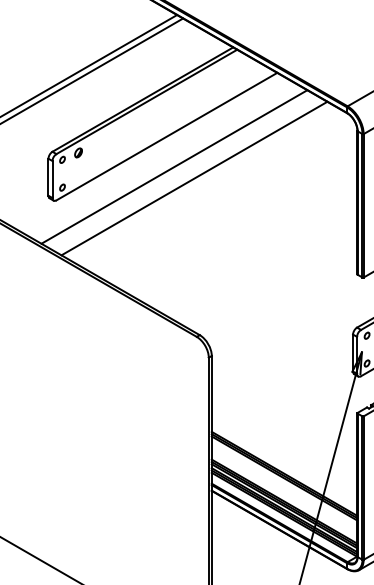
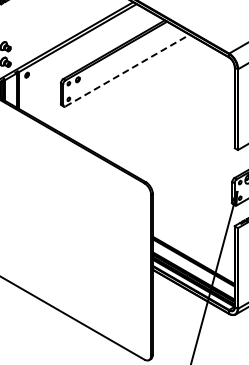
line: (166, 136) -> (127, 70), solid -> dashed
line: (173, 166) -> (131, 87), removed
line: (193, 179) -> (142, 94), removed

